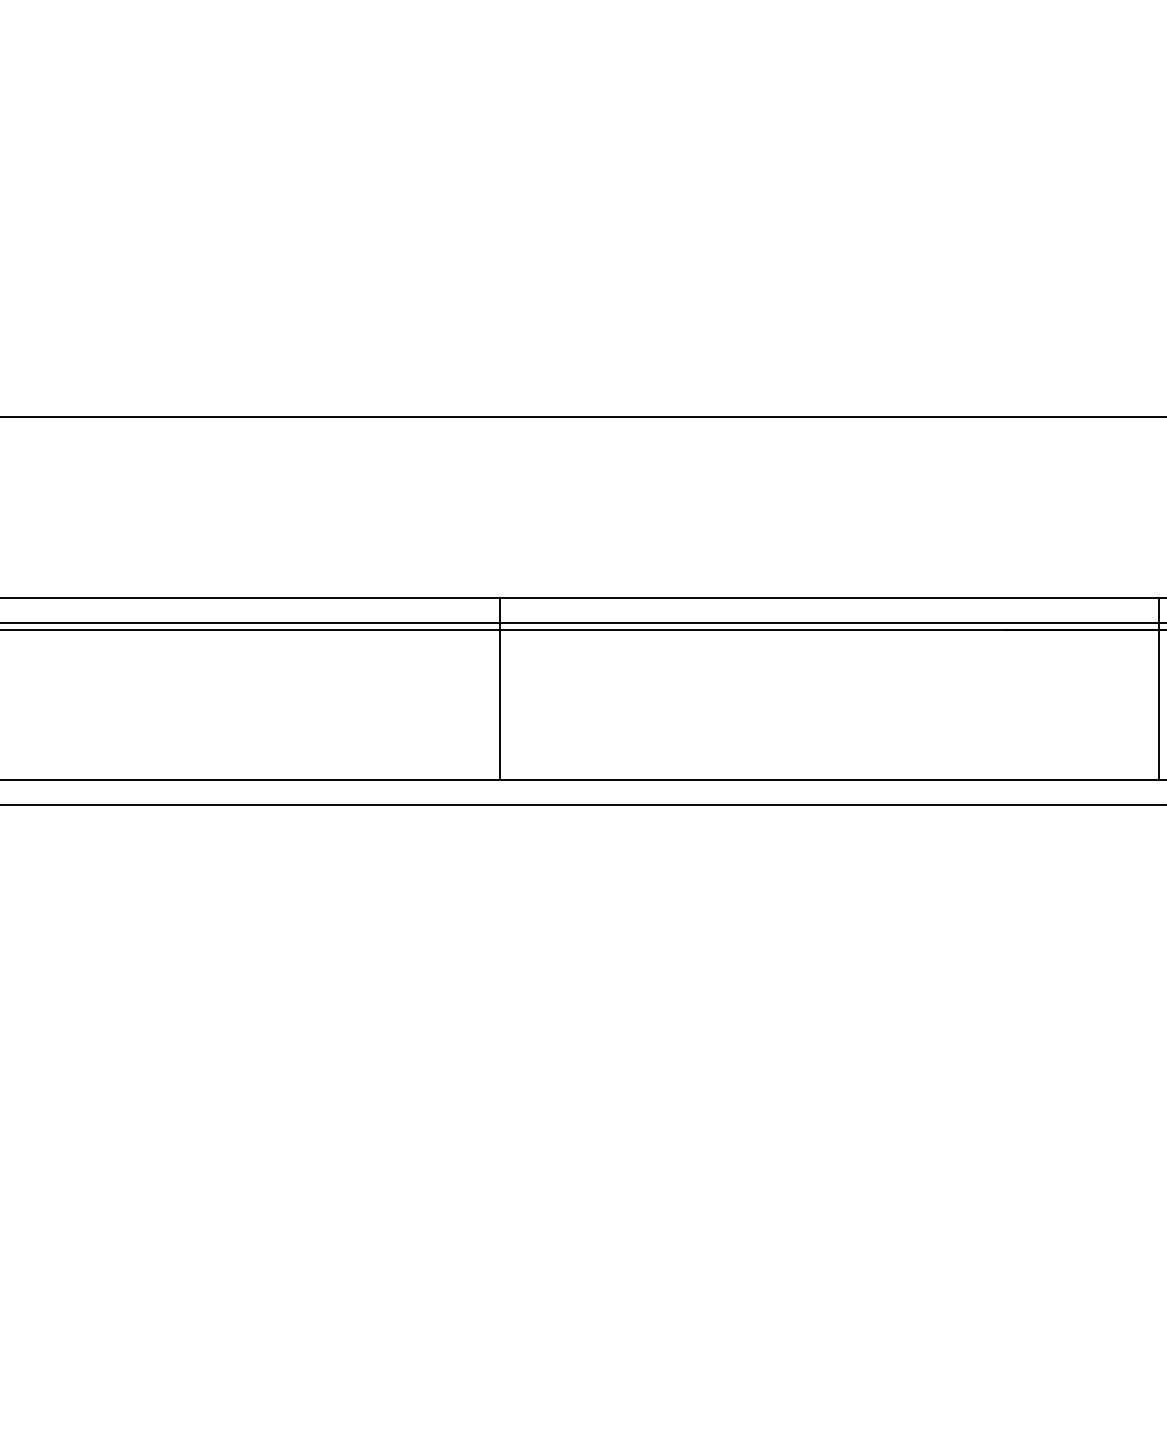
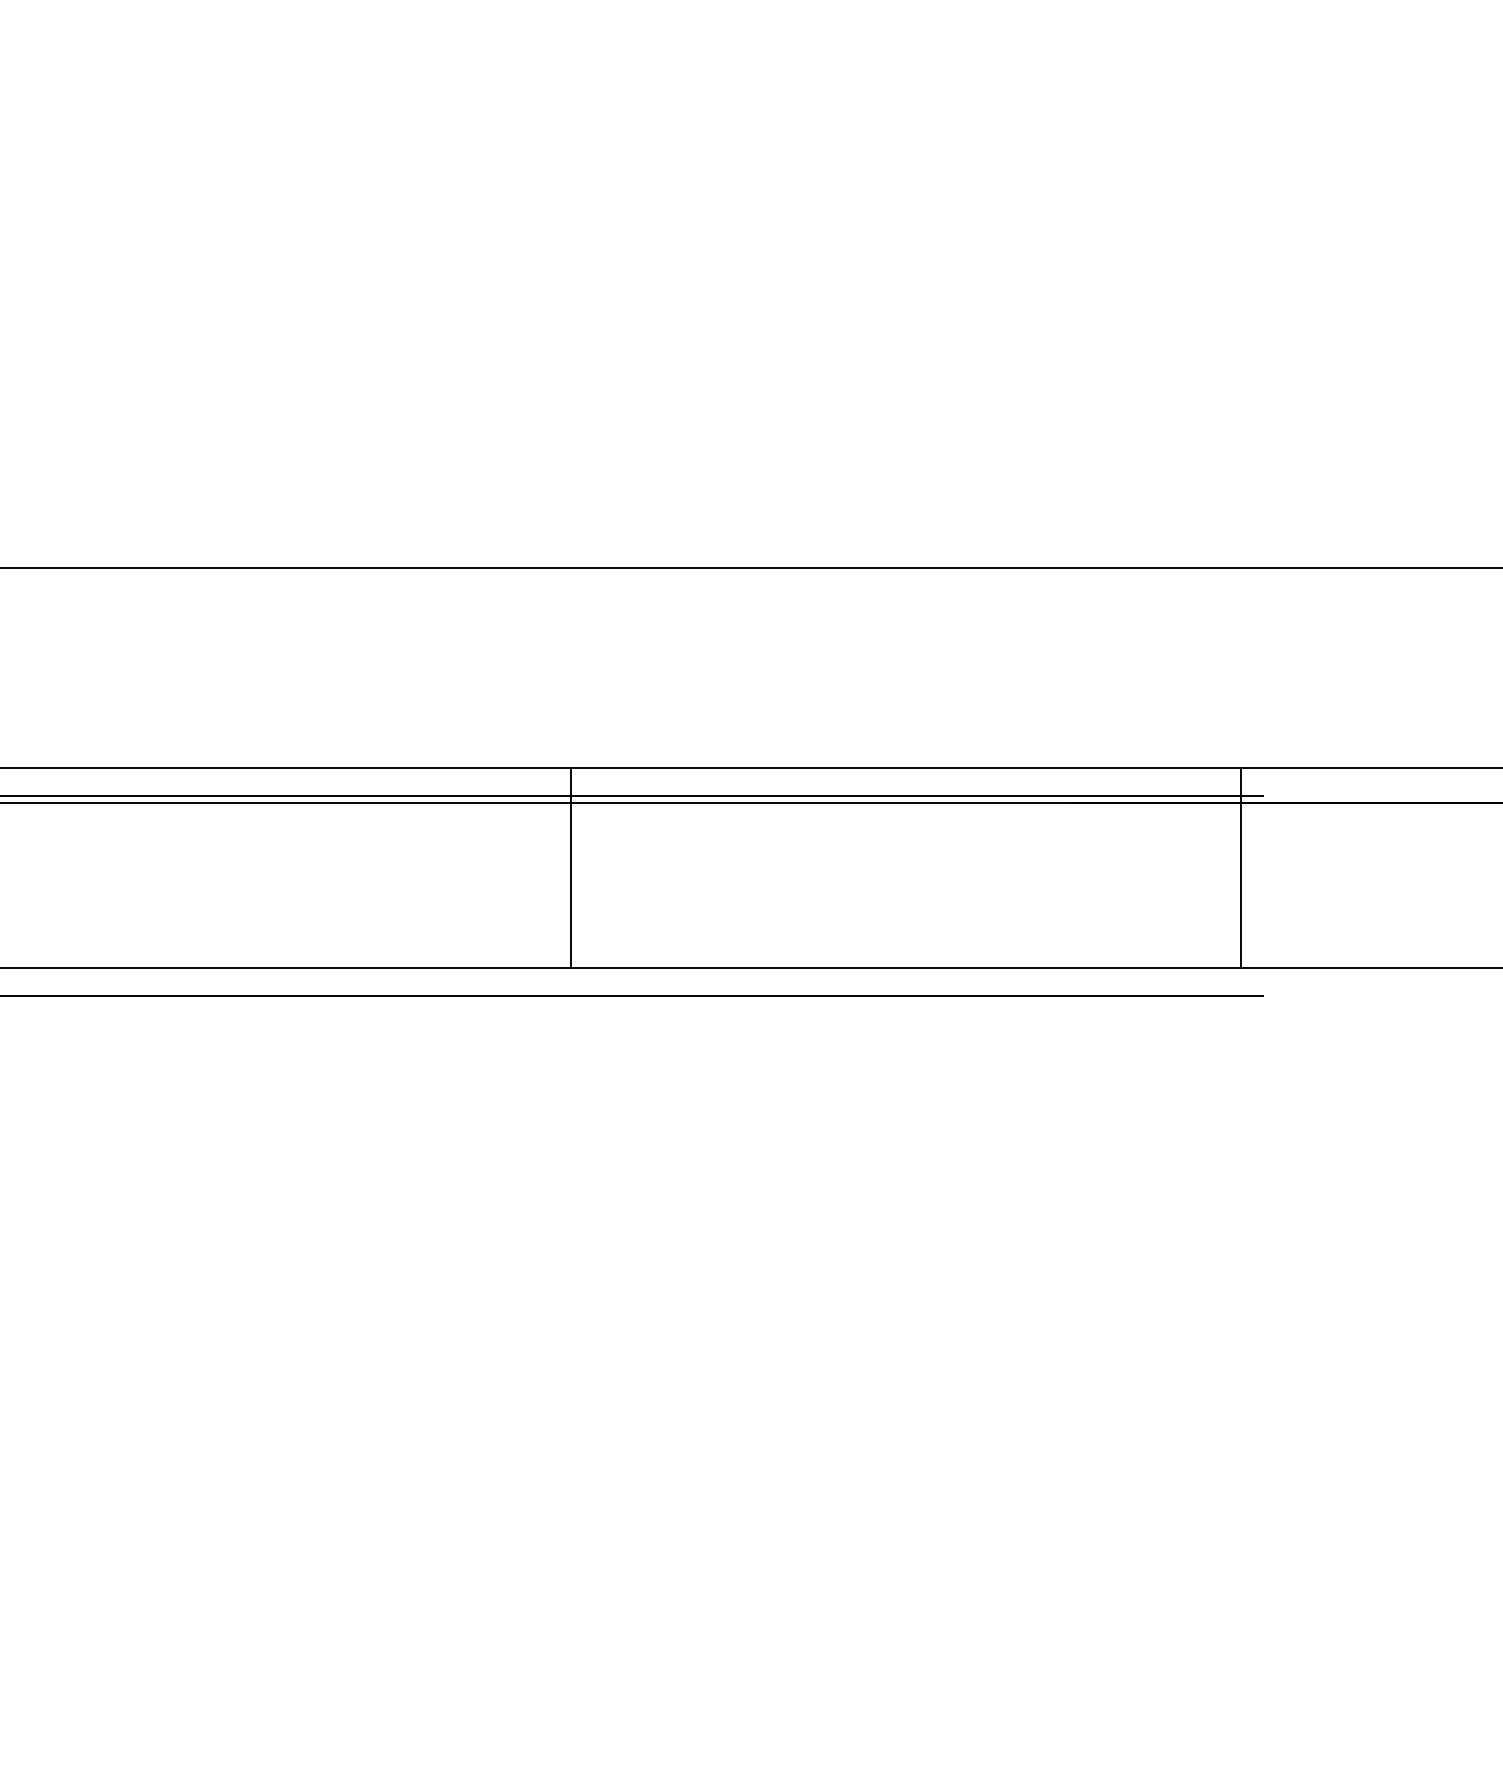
line: (499, 688) -> (571, 867), moved

